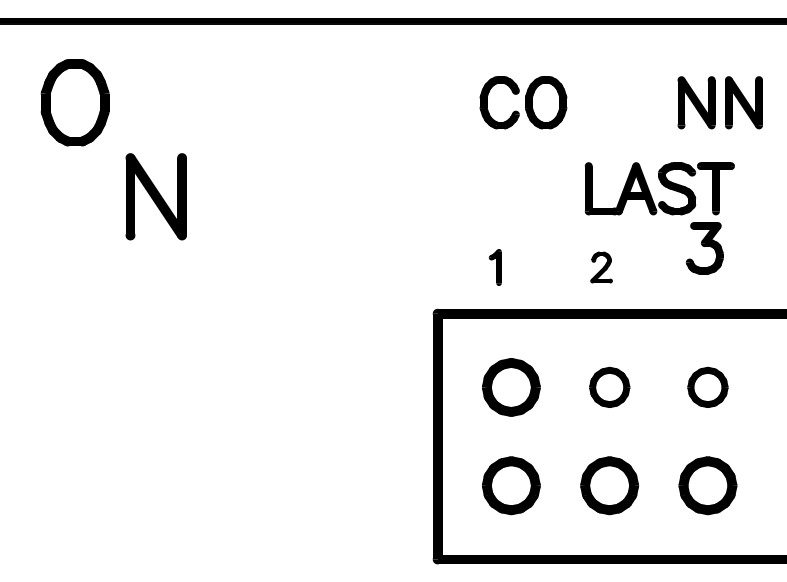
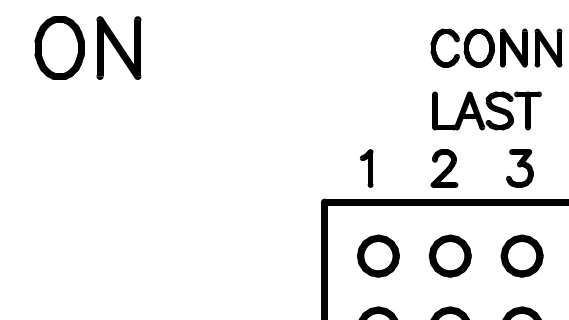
part: (523, 102) -> (462, 47), moved
part: (155, 196) -> (118, 47), moved
part: (704, 248) -> (519, 168), moved
part: (495, 267) -> (366, 168), size x1.43
part: (601, 267) -> (444, 168), size x1.67
part: (609, 387) -> (450, 256), size x1.43
part: (707, 387) -> (521, 256), size x1.43

